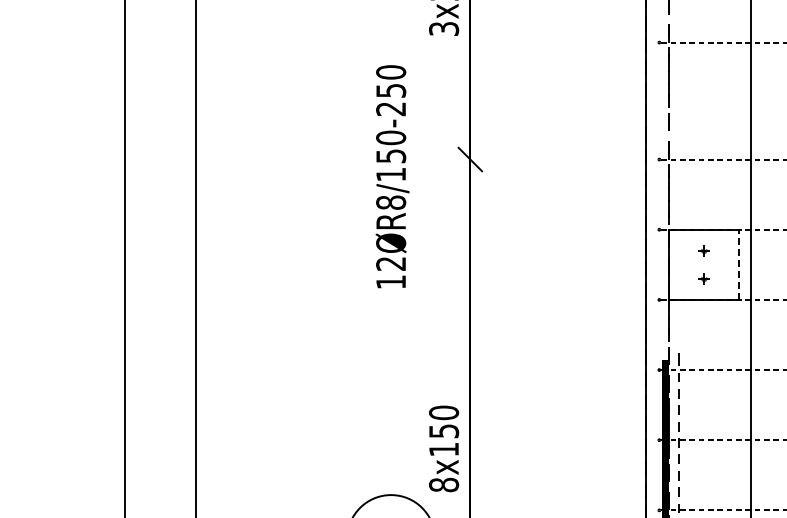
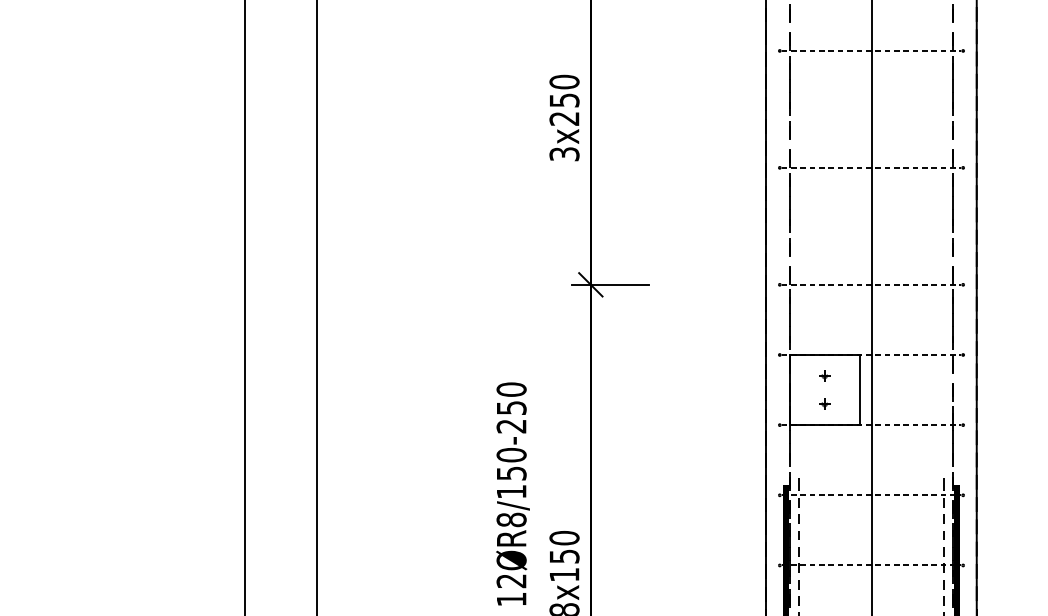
line: (490, 159) -> (610, 284), added
text: (392, 176) -> (512, 493), moved
line: (739, 264) -> (859, 389), dashed -> solid

